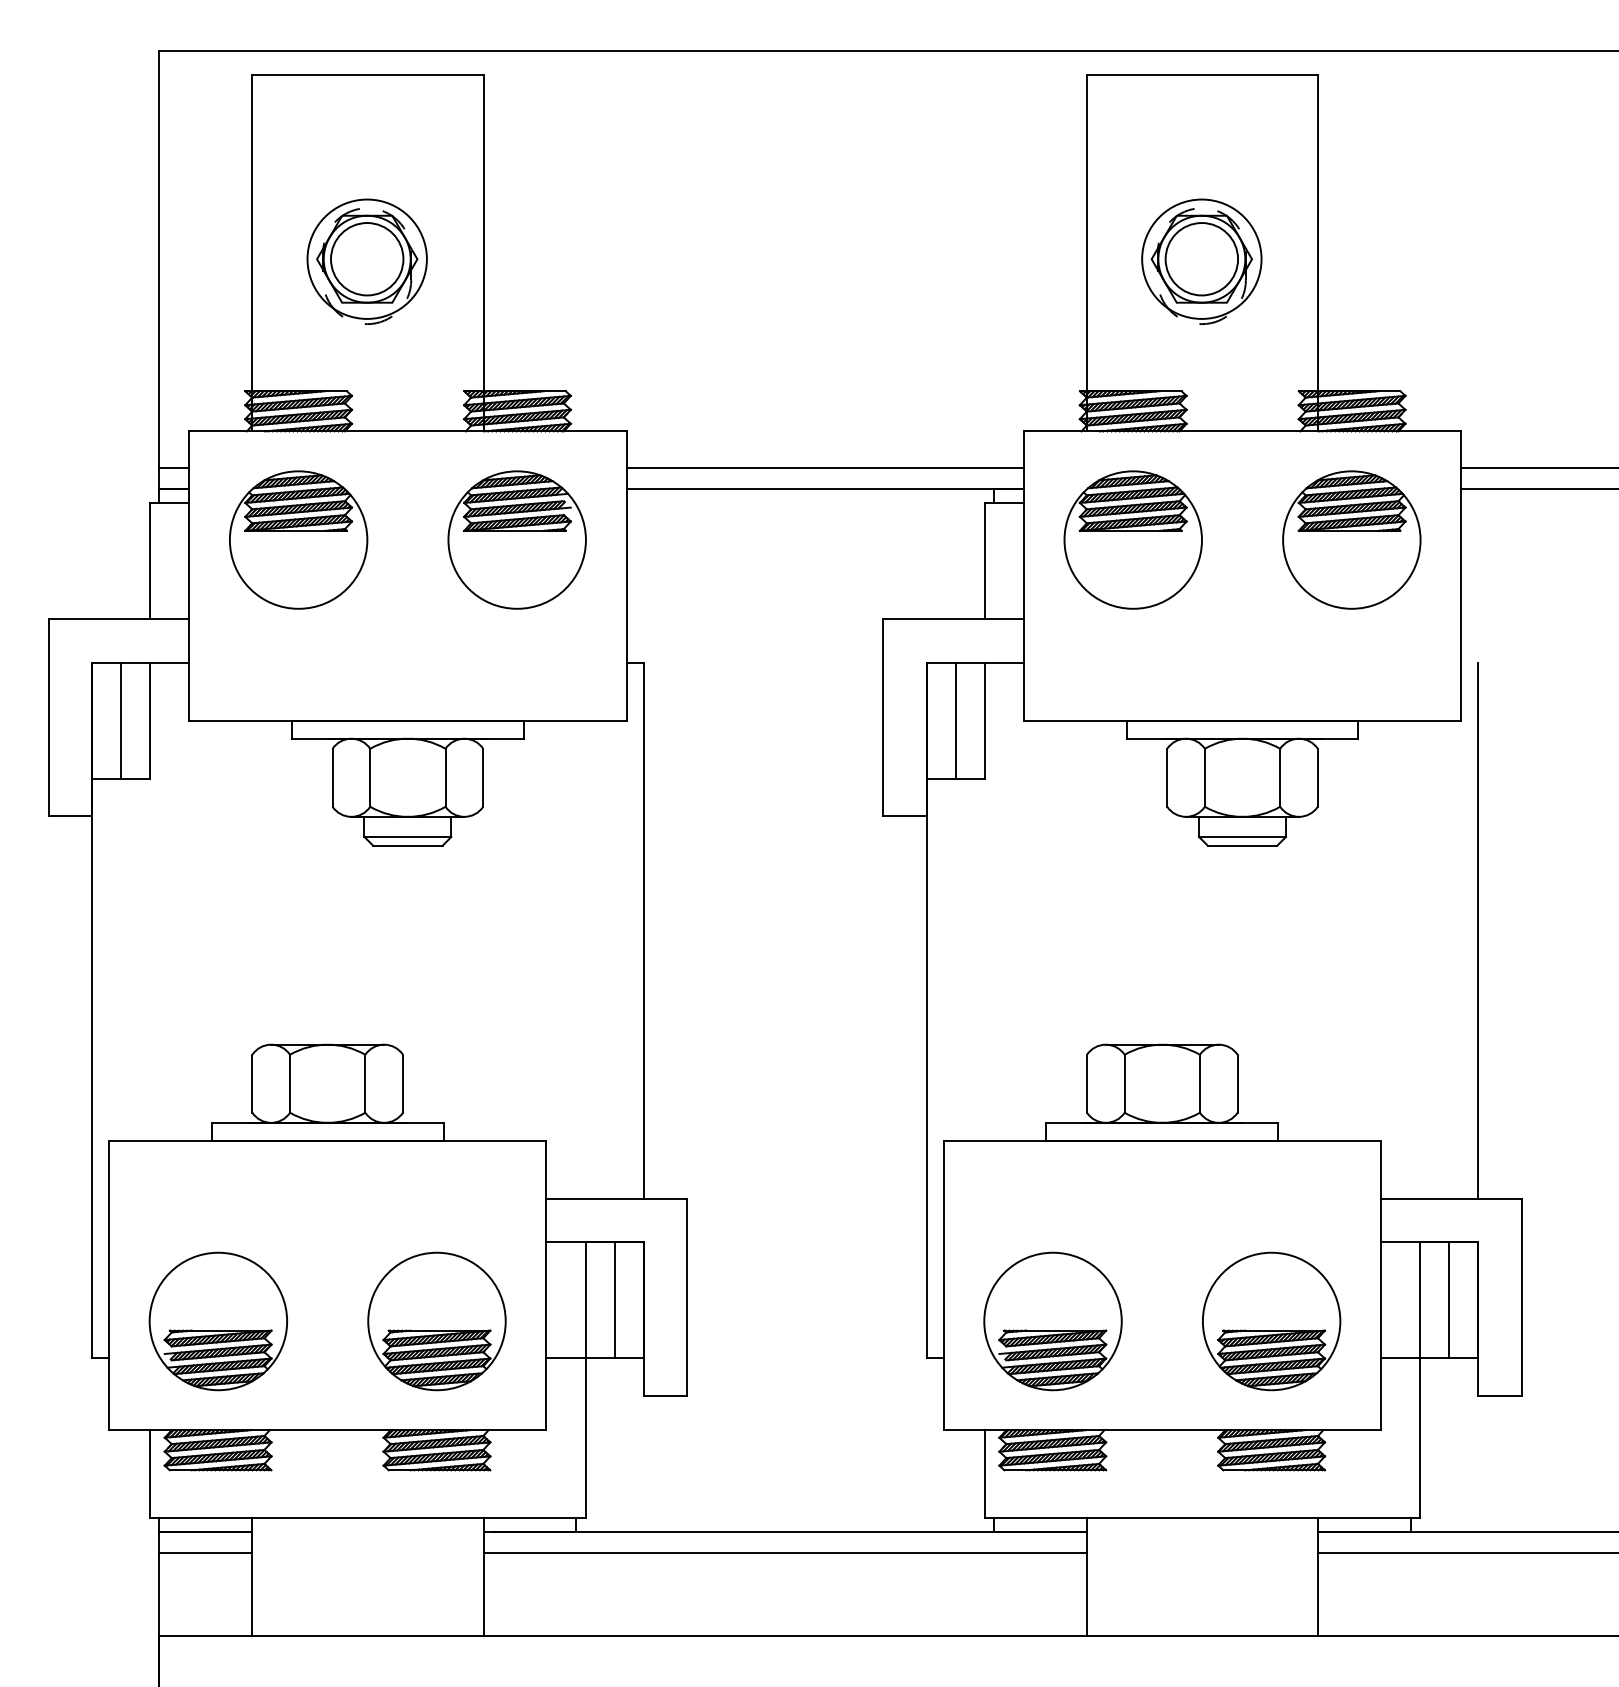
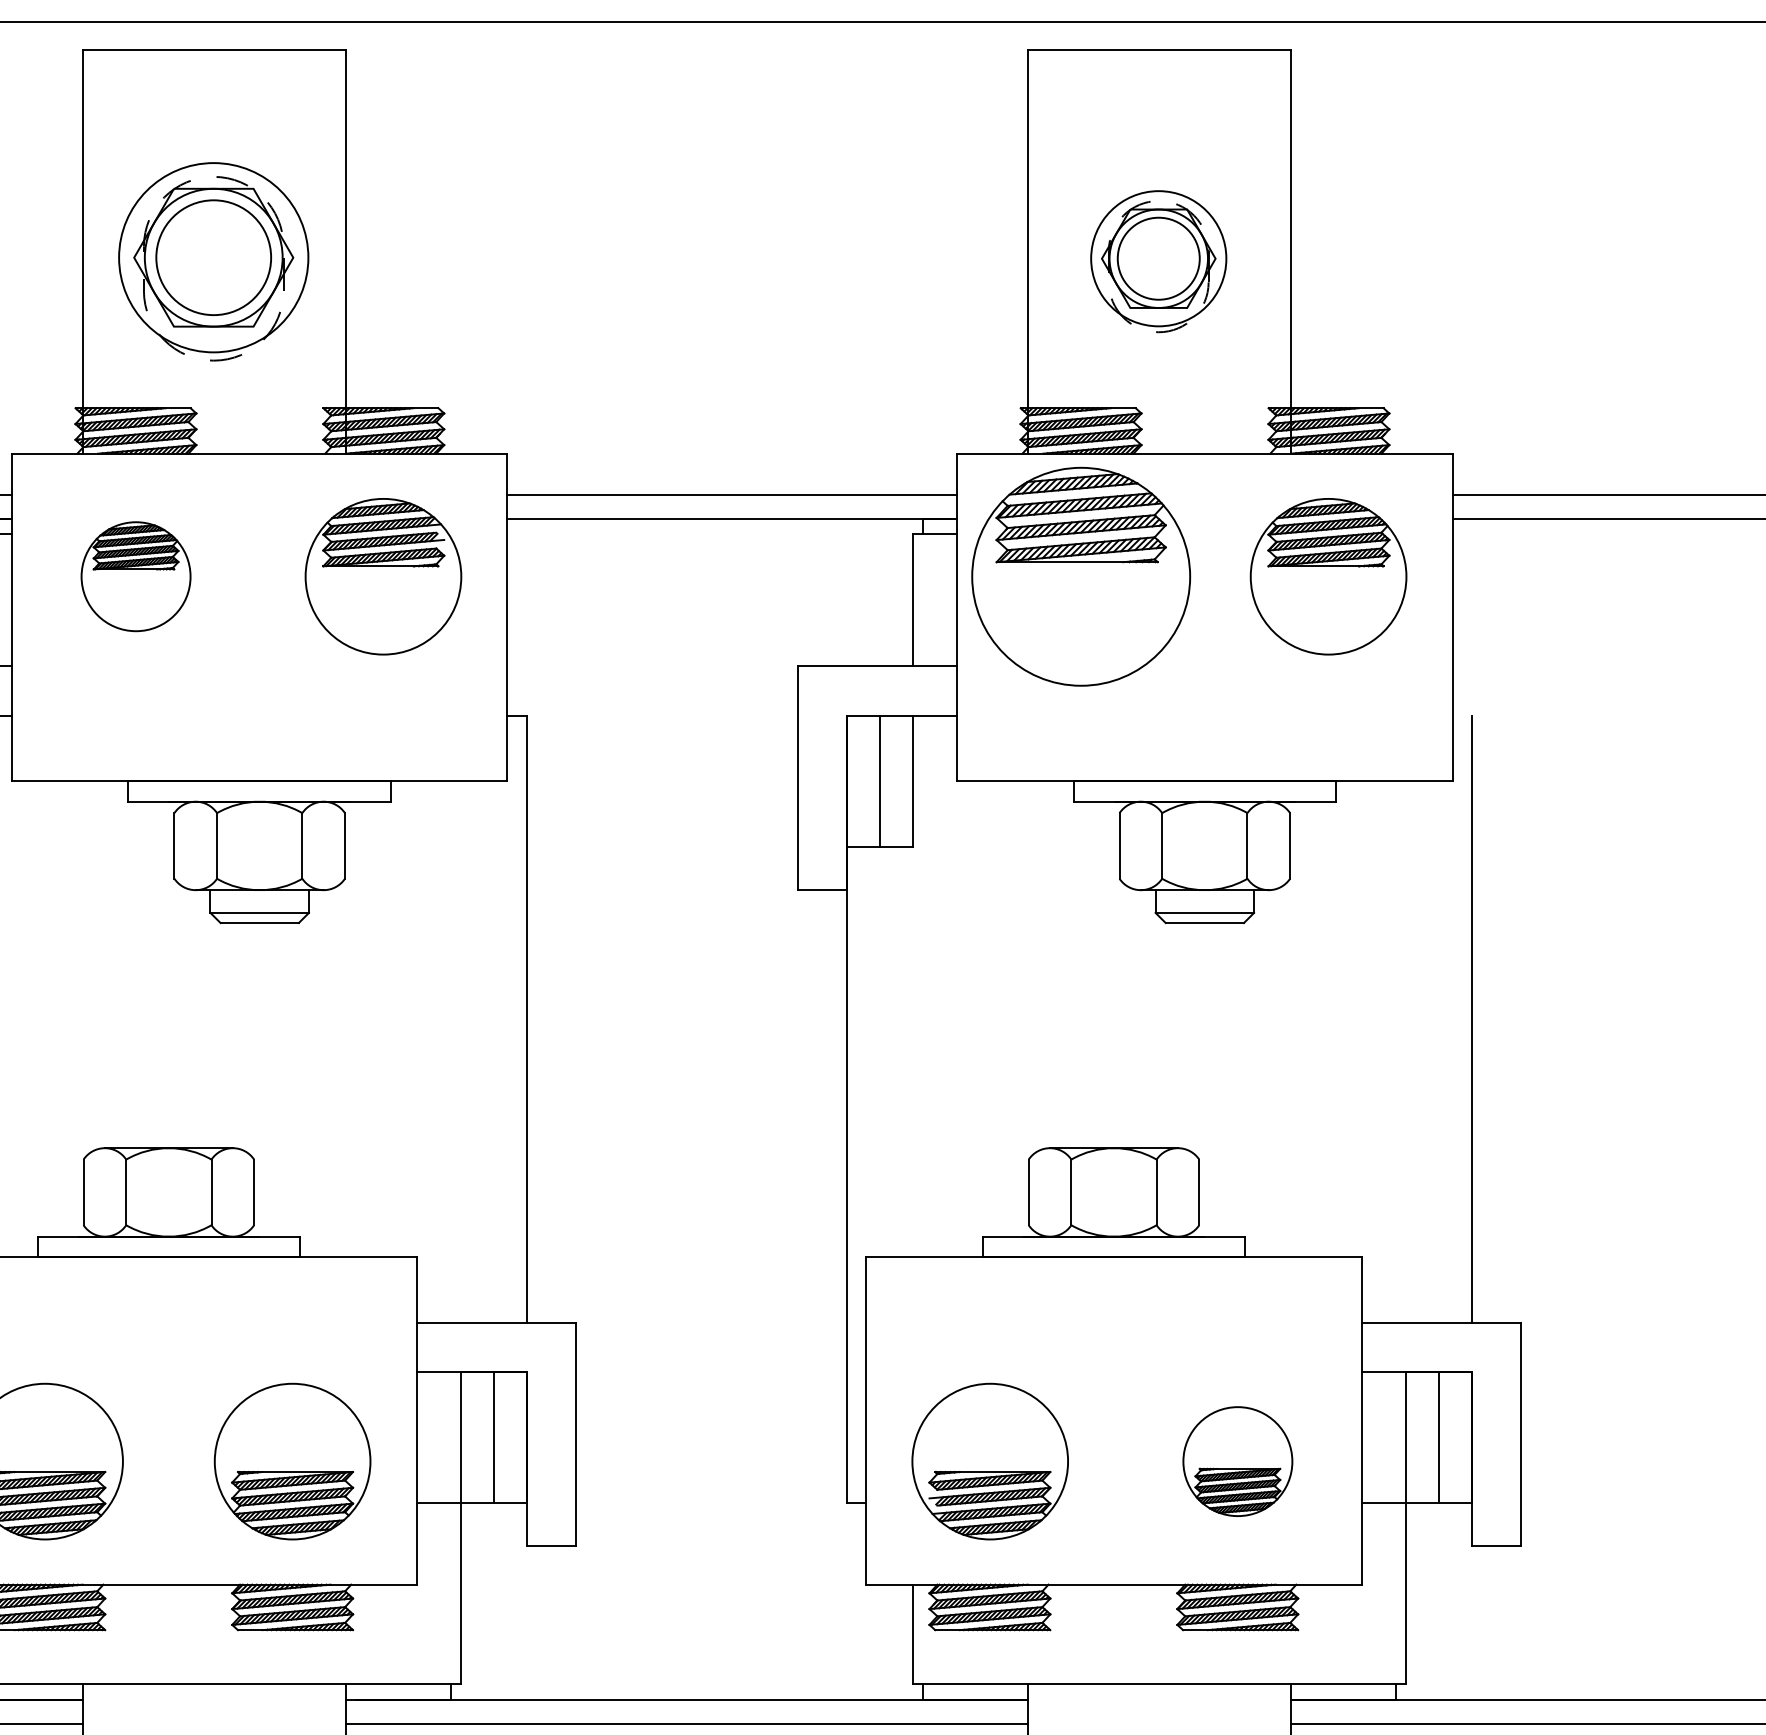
part: (366, 261) -> (212, 261), size x1.4
part: (298, 539) -> (135, 576), size x0.7
part: (1132, 539) -> (1080, 576), size x1.4
part: (1271, 1321) -> (1237, 1461), size x0.7

